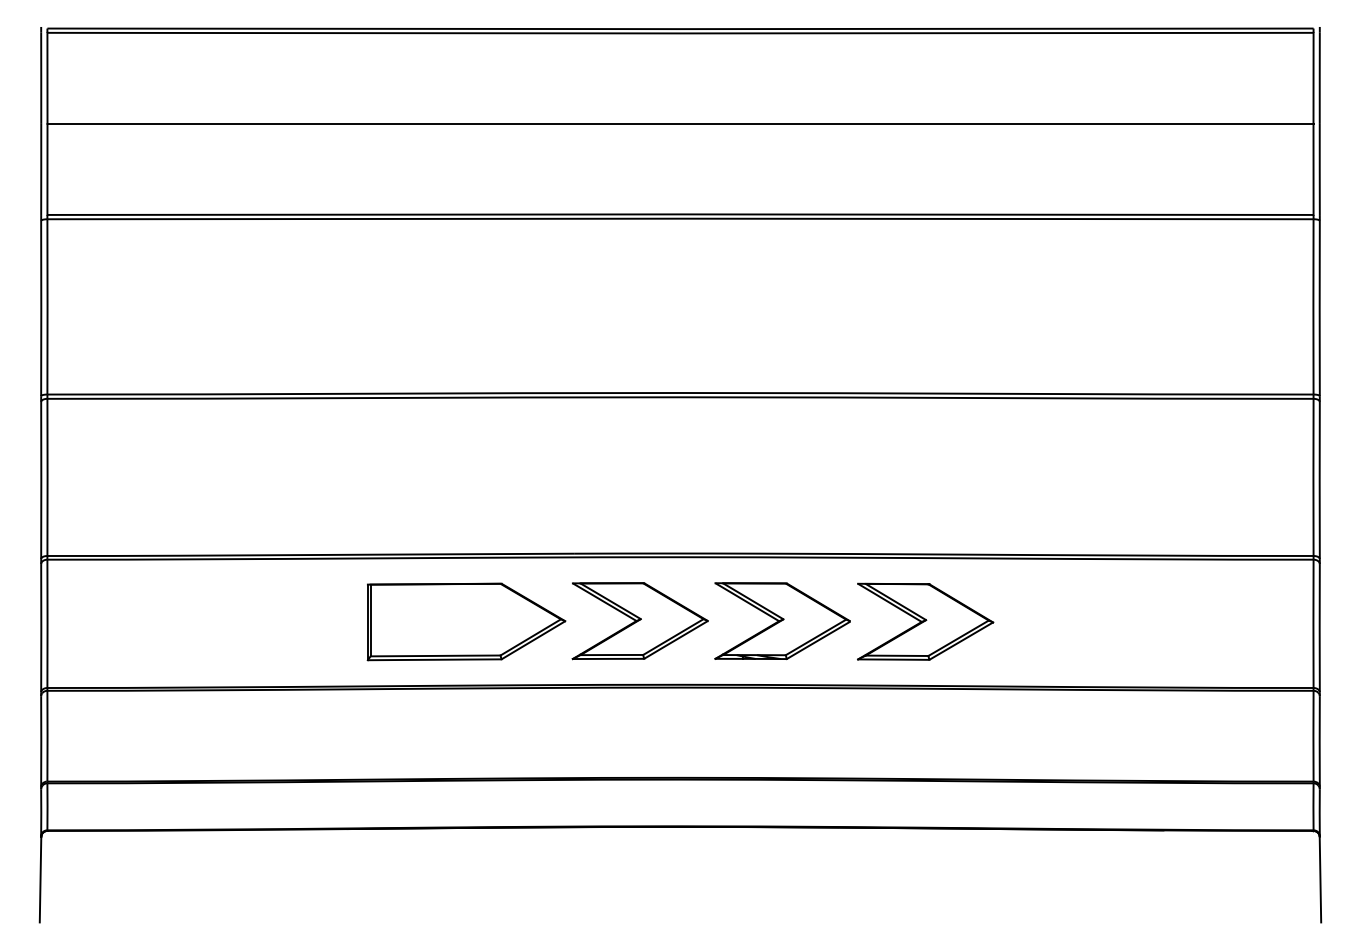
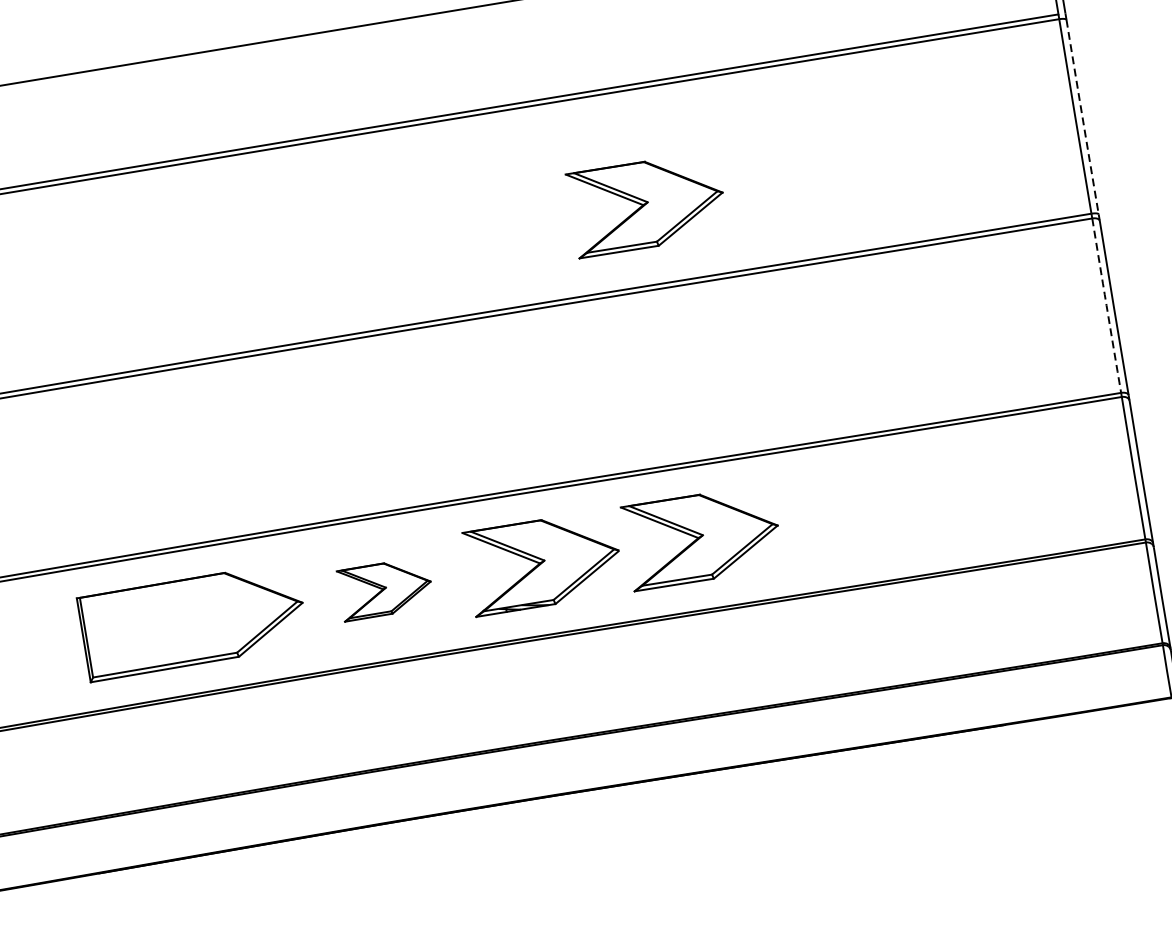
arc: (1319, 308) -> (1082, 117), solid -> dashed
part: (925, 321) -> (647, 203), added
arc: (1313, 477) -> (1106, 305), solid -> dashed
part: (639, 621) -> (385, 589), size x0.6

